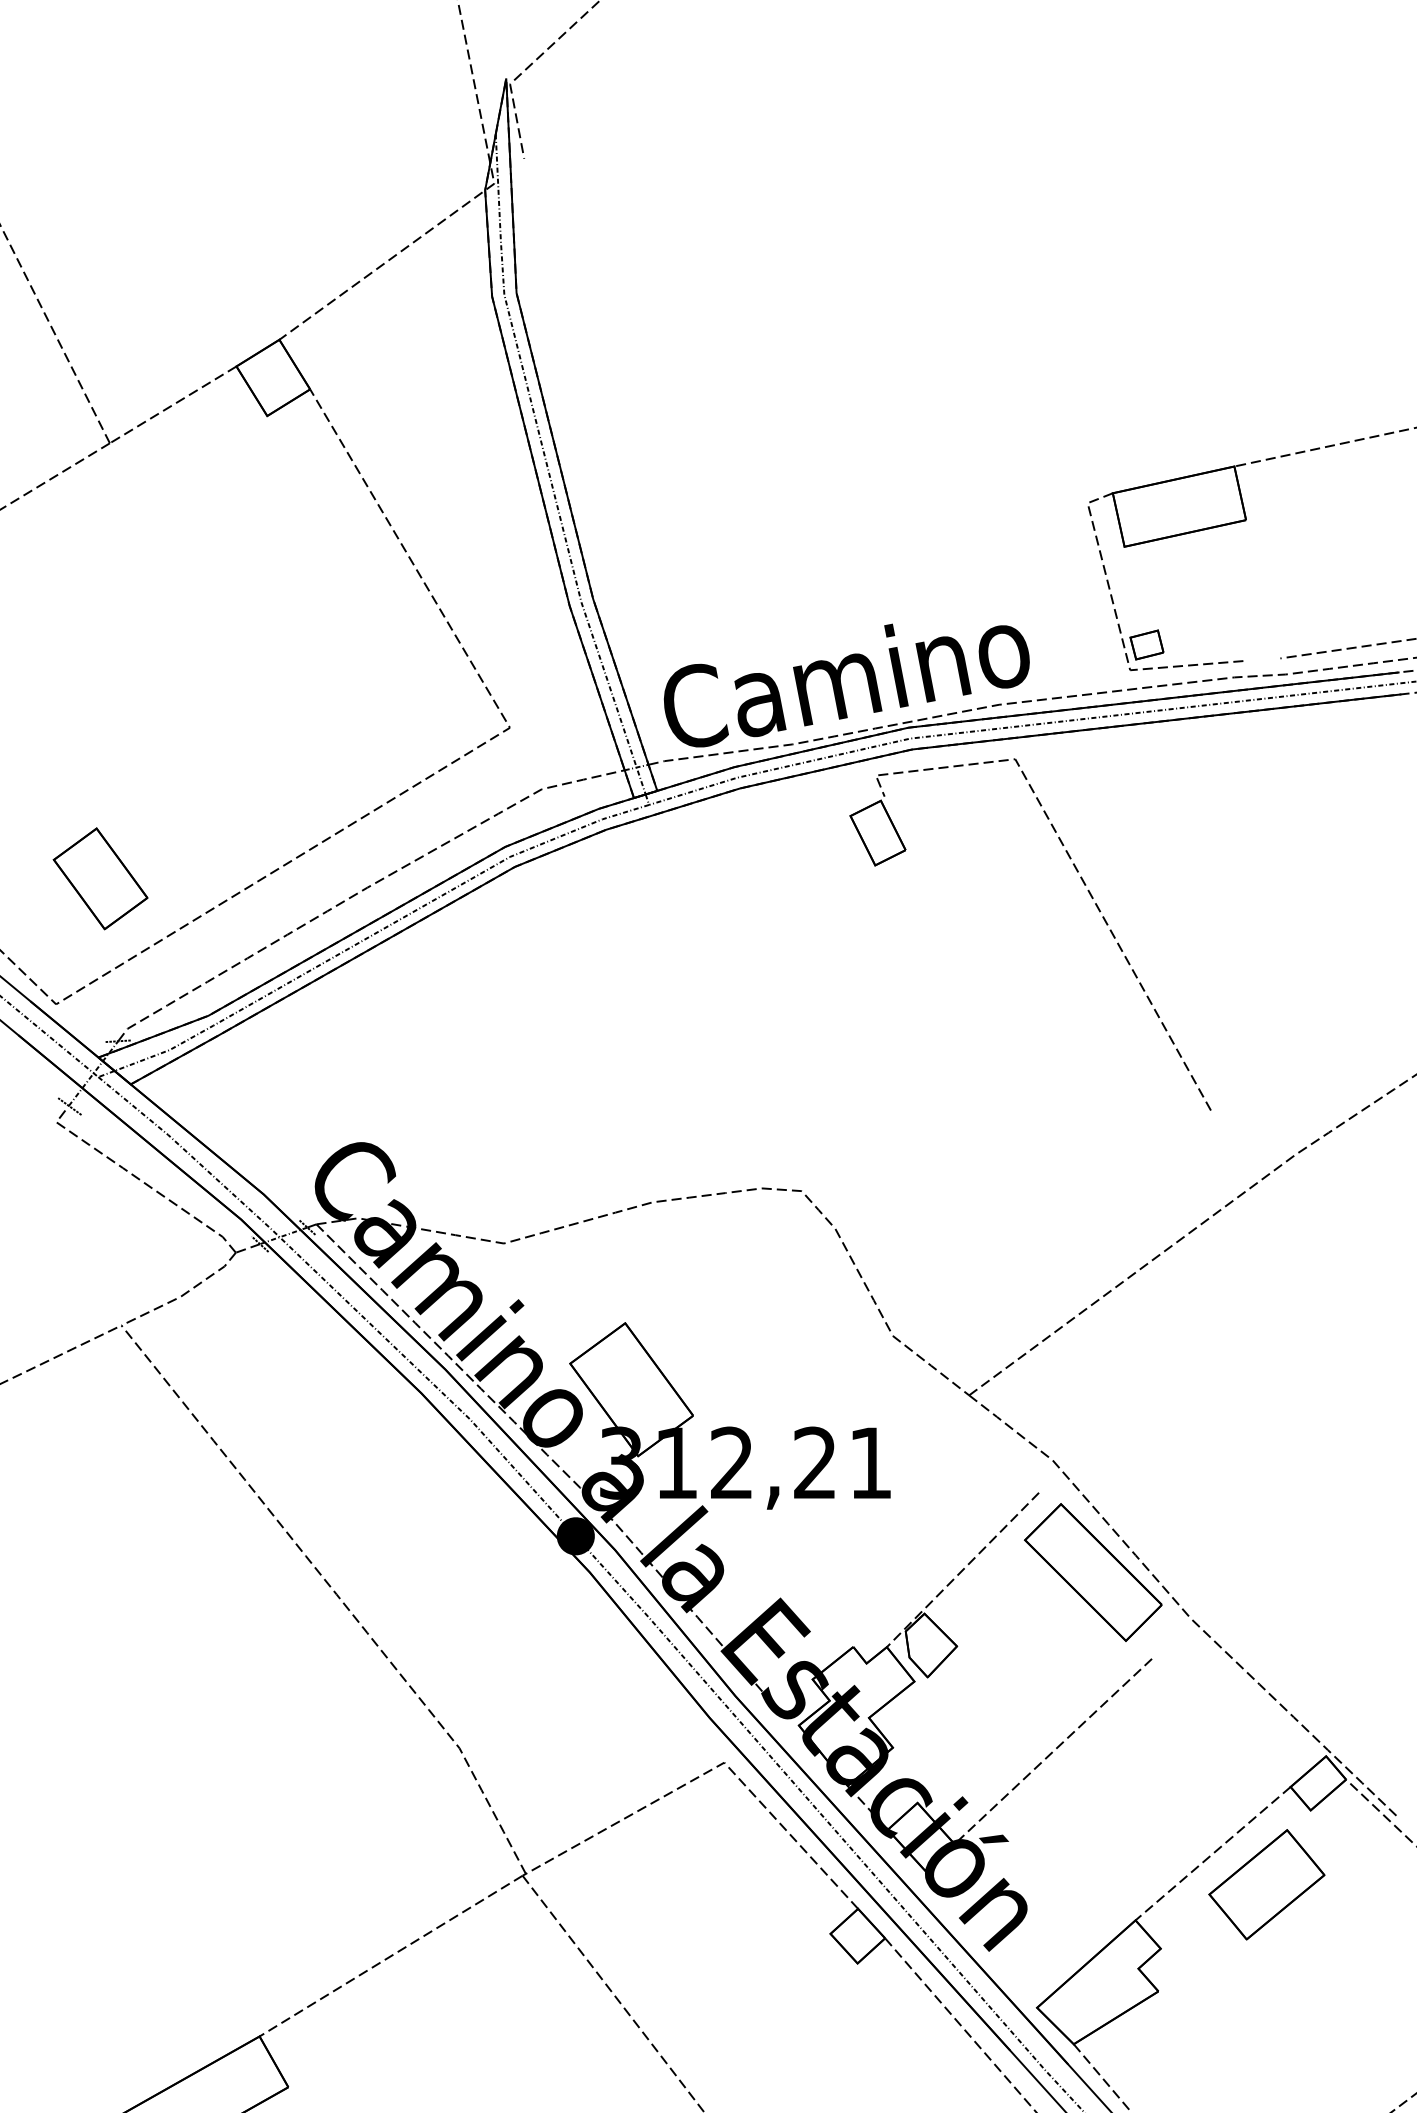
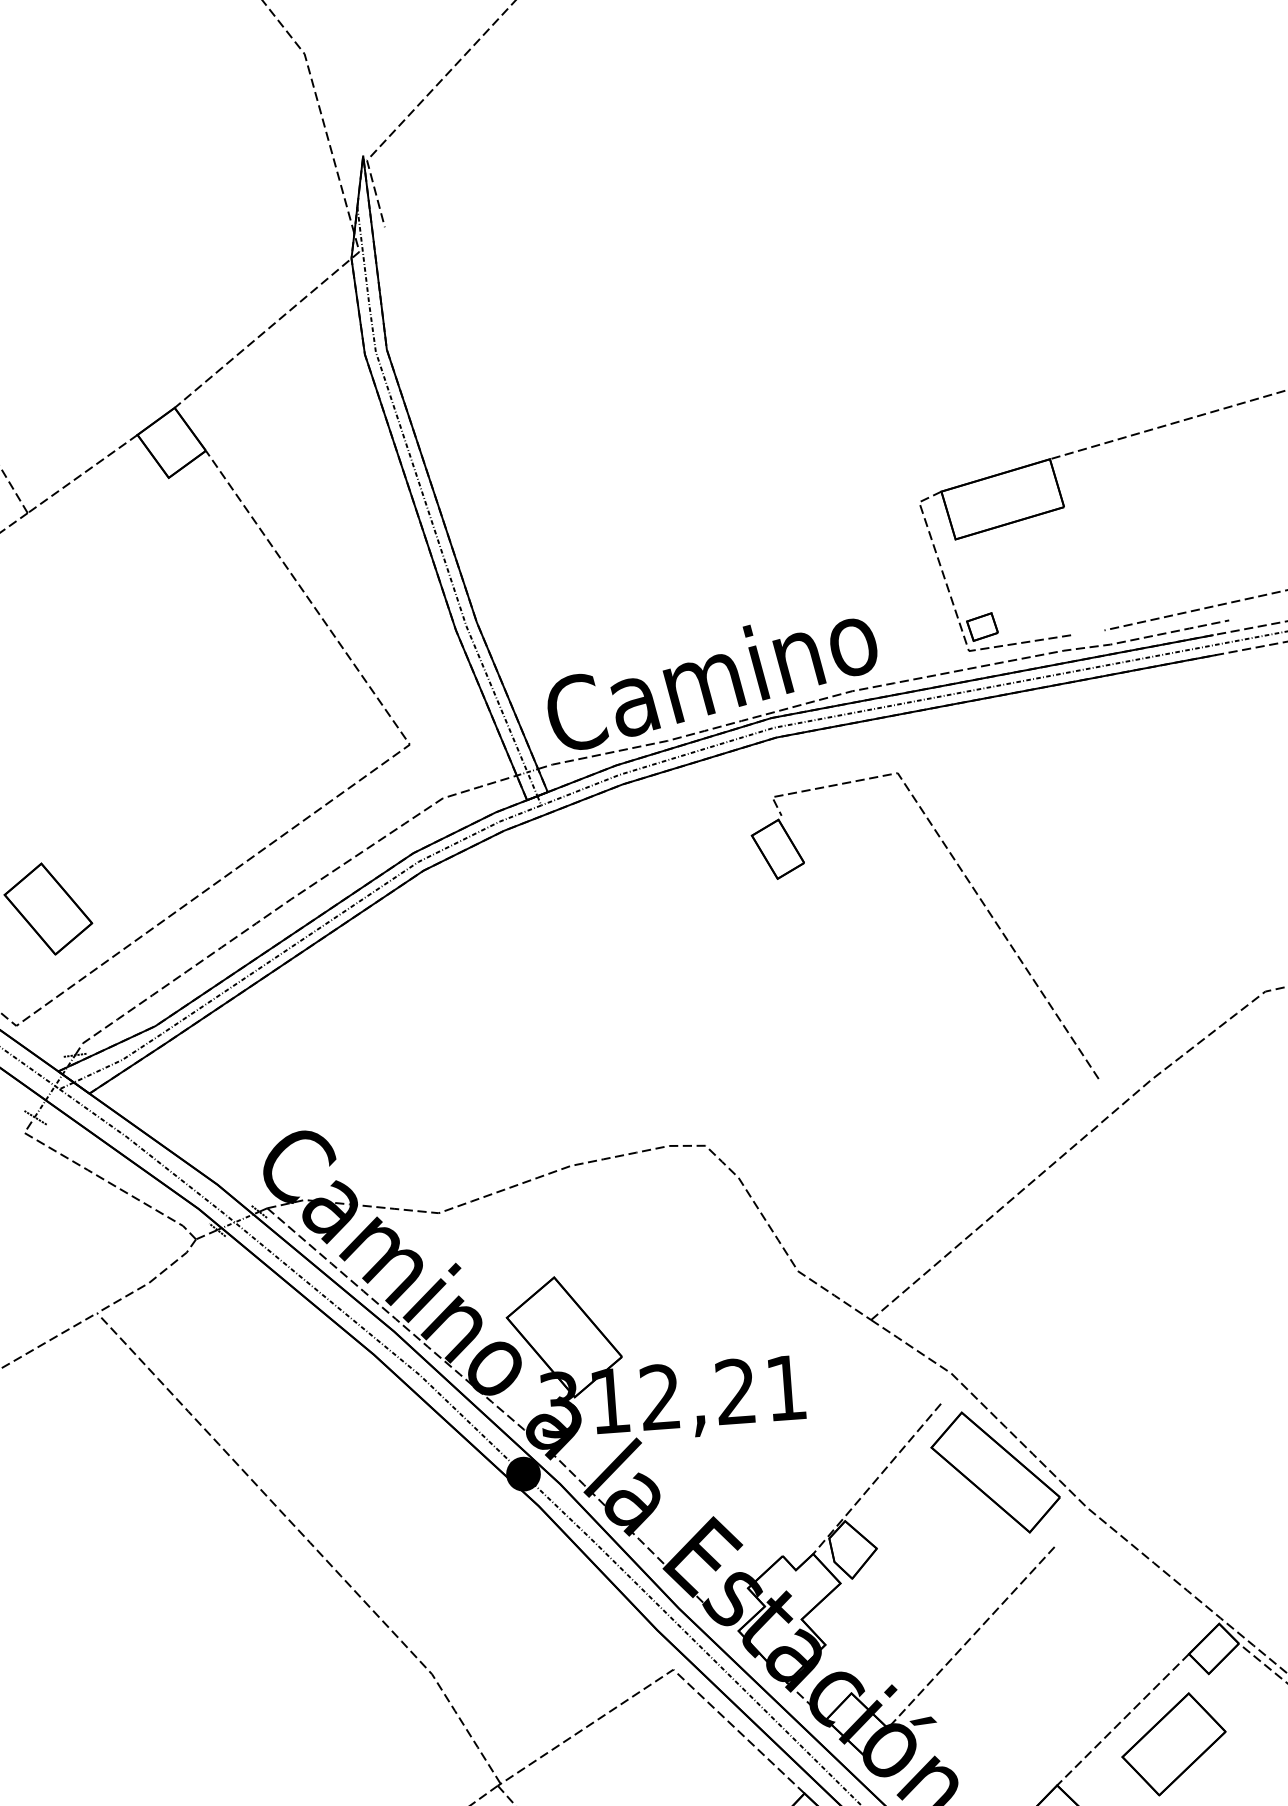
part: (1091, 898) -> (976, 894), moved

